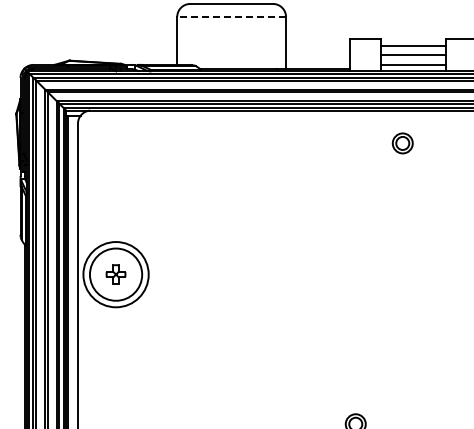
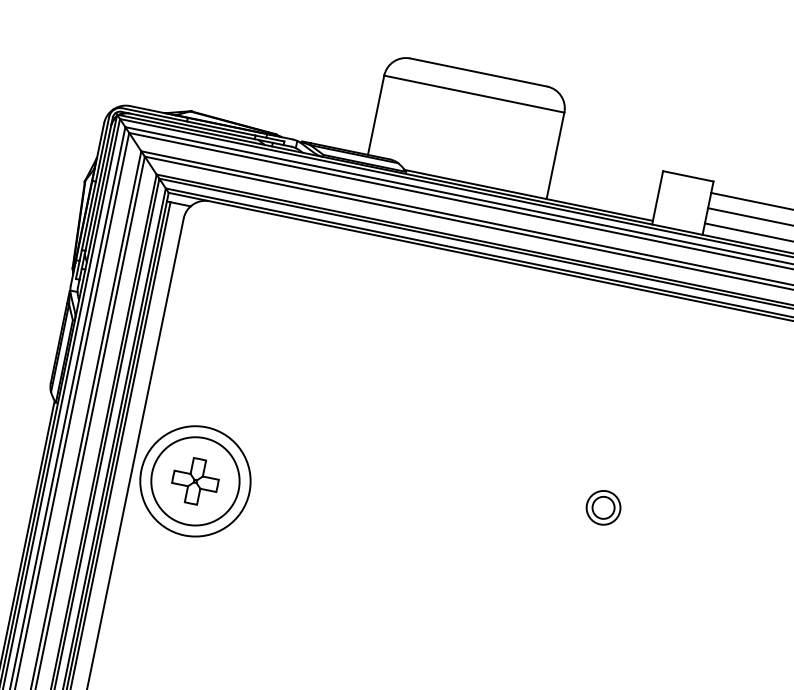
line: (231, 17) -> (473, 94), dashed -> solid
part: (402, 143) -> (603, 507), moved
part: (115, 274) -> (194, 480), size x1.43

